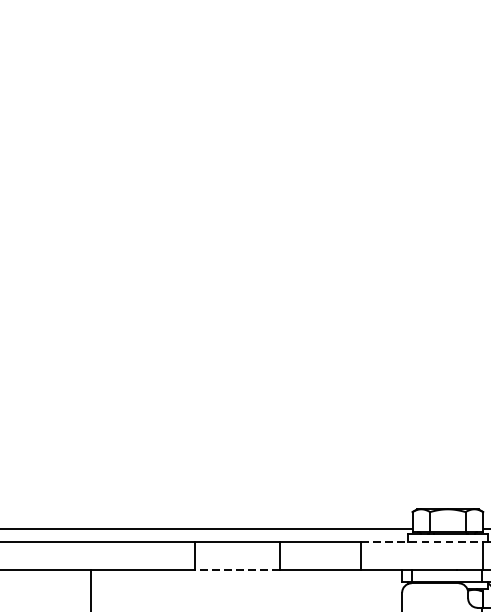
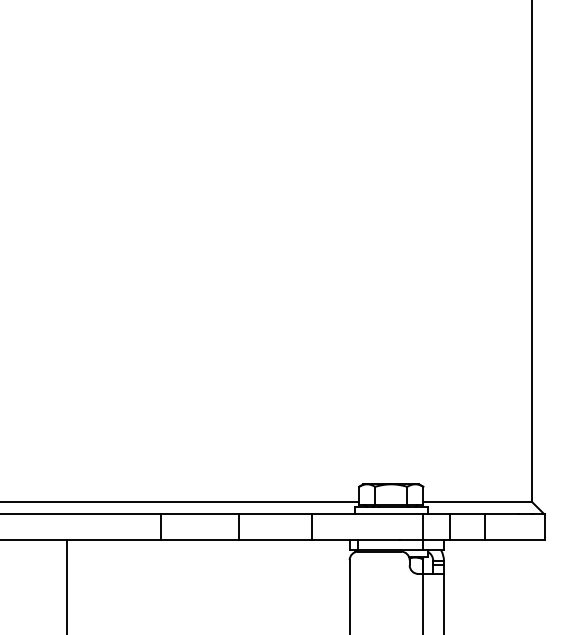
line: (421, 541) -> (367, 513), dashed -> solid
line: (237, 569) -> (199, 539), dashed -> solid

